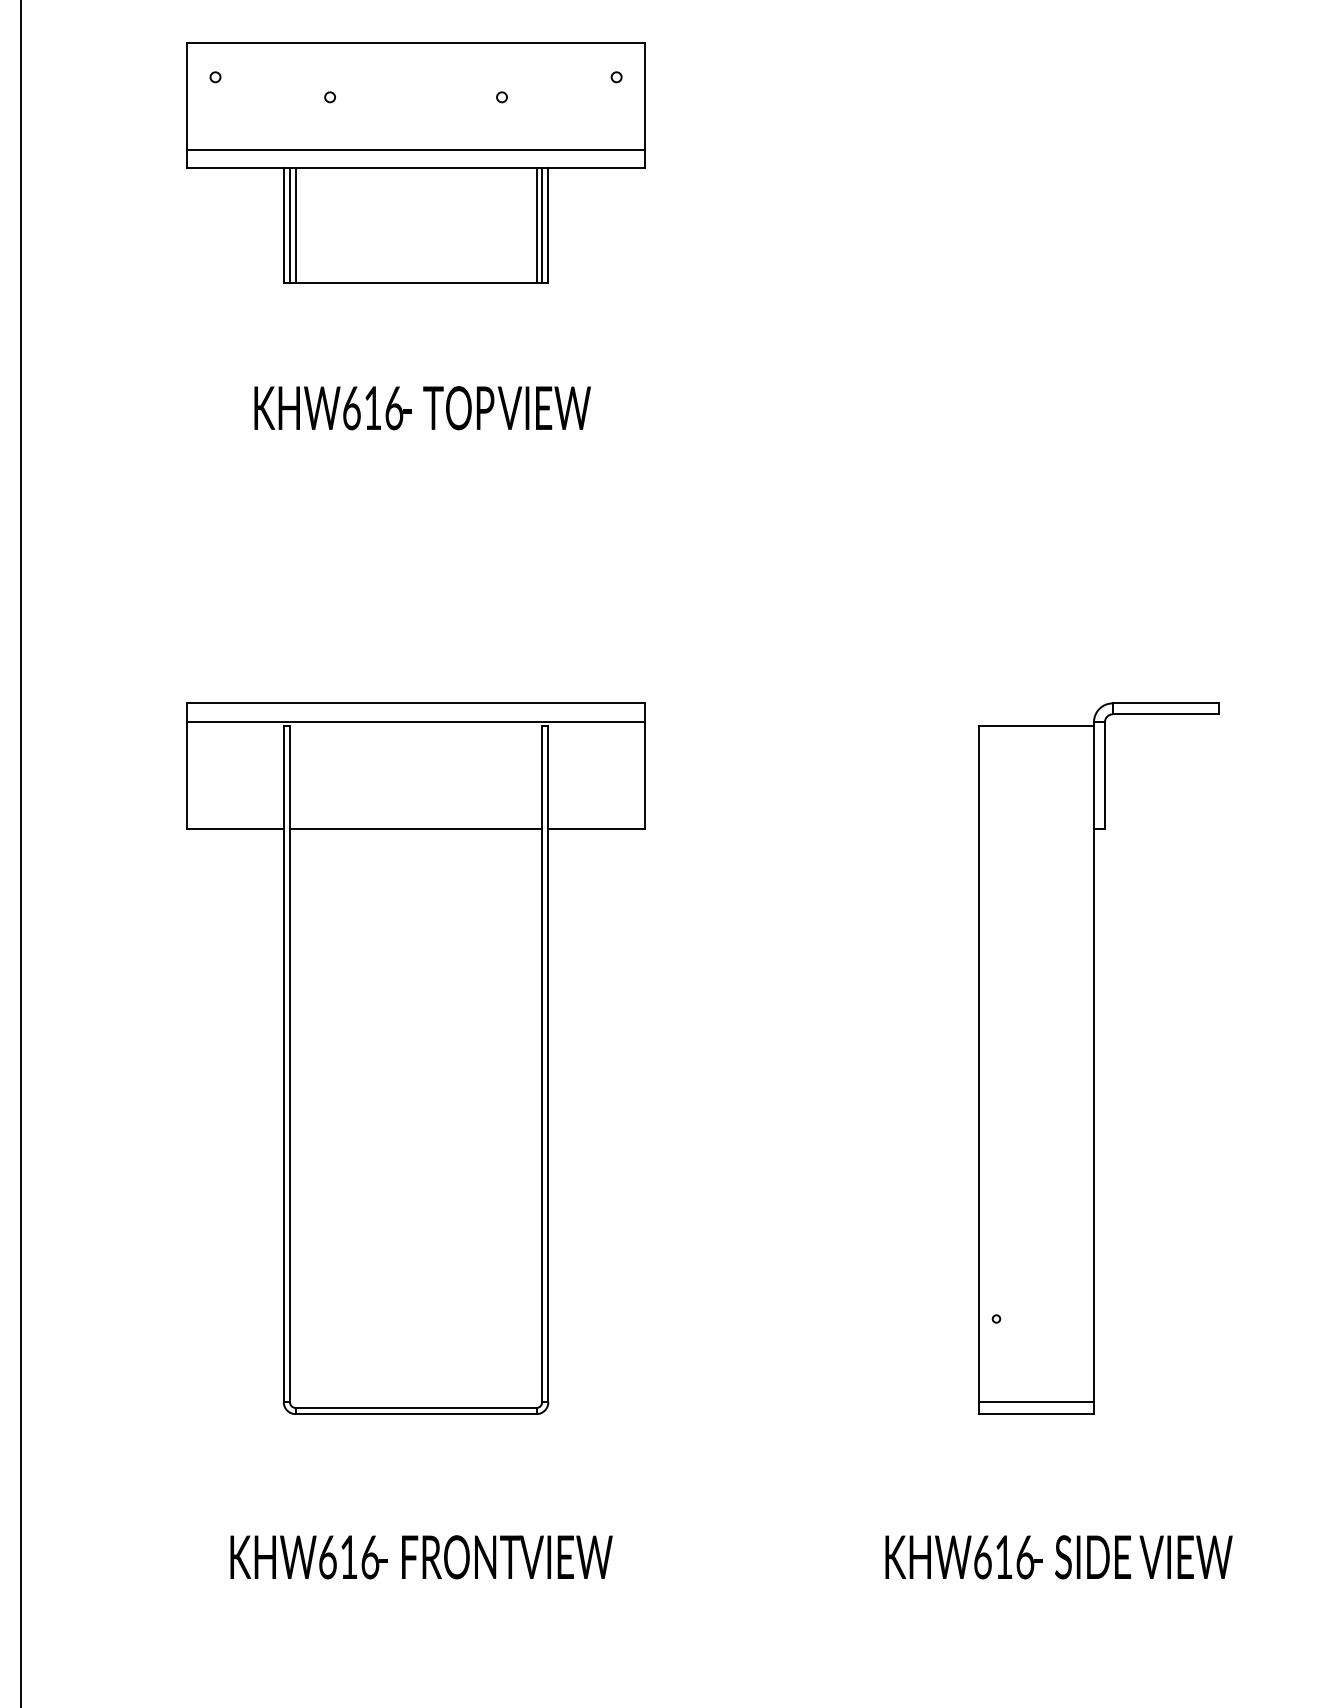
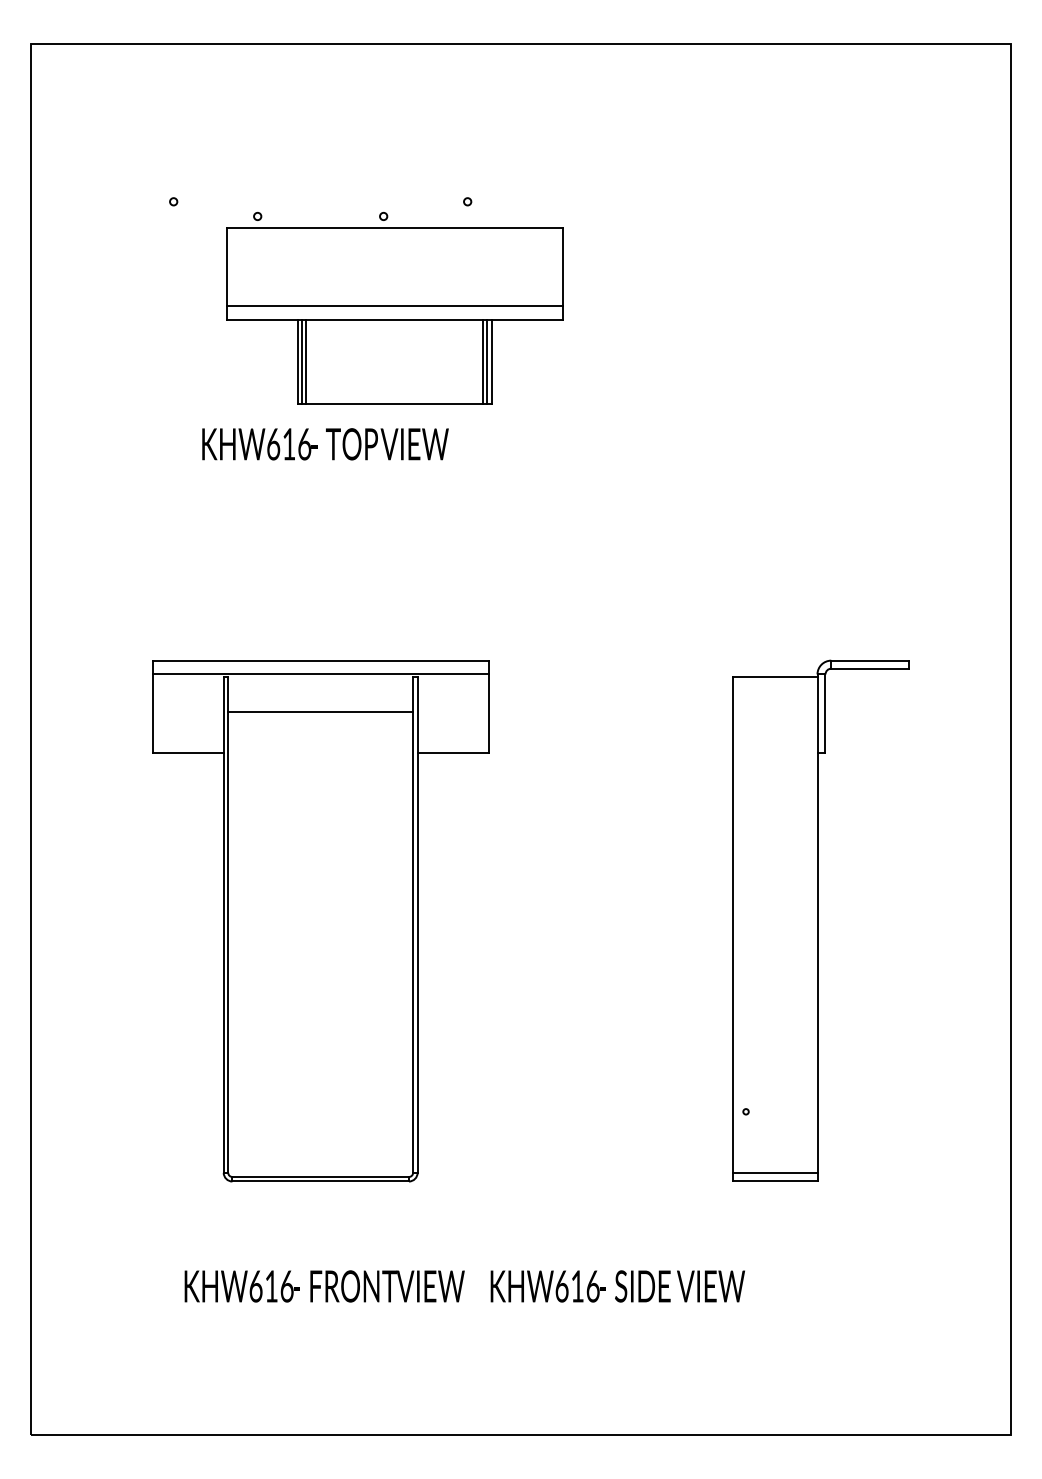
part: (415, 162) -> (394, 315), moved
line: (415, 828) -> (320, 711), moved
text: (1058, 1557) -> (617, 1286), moved

